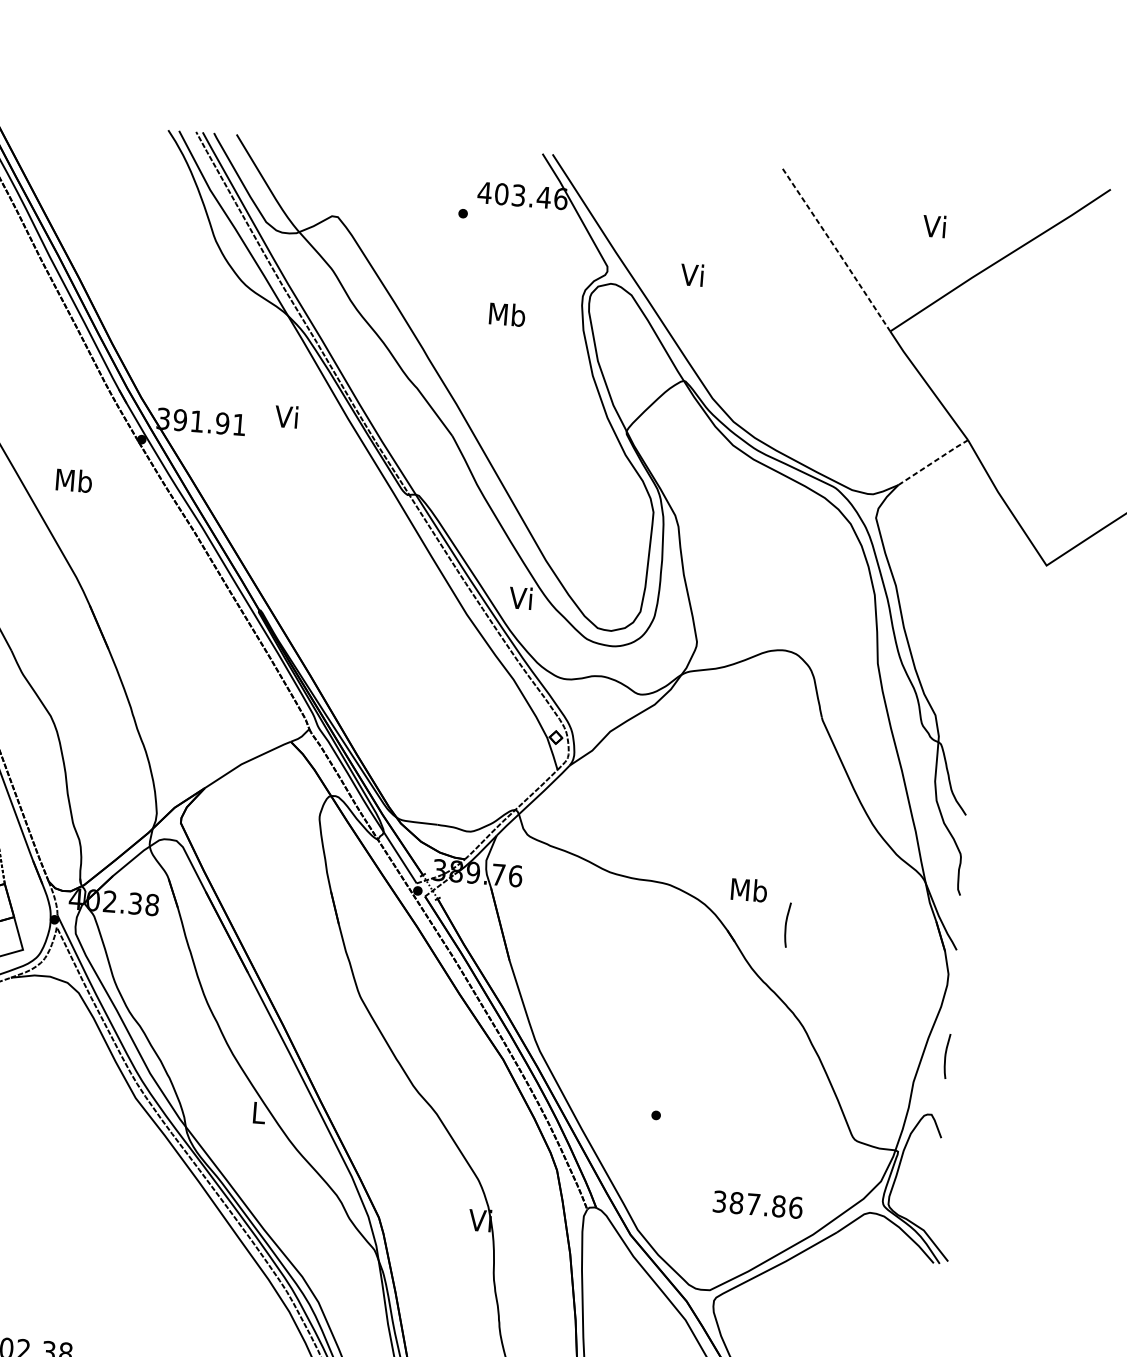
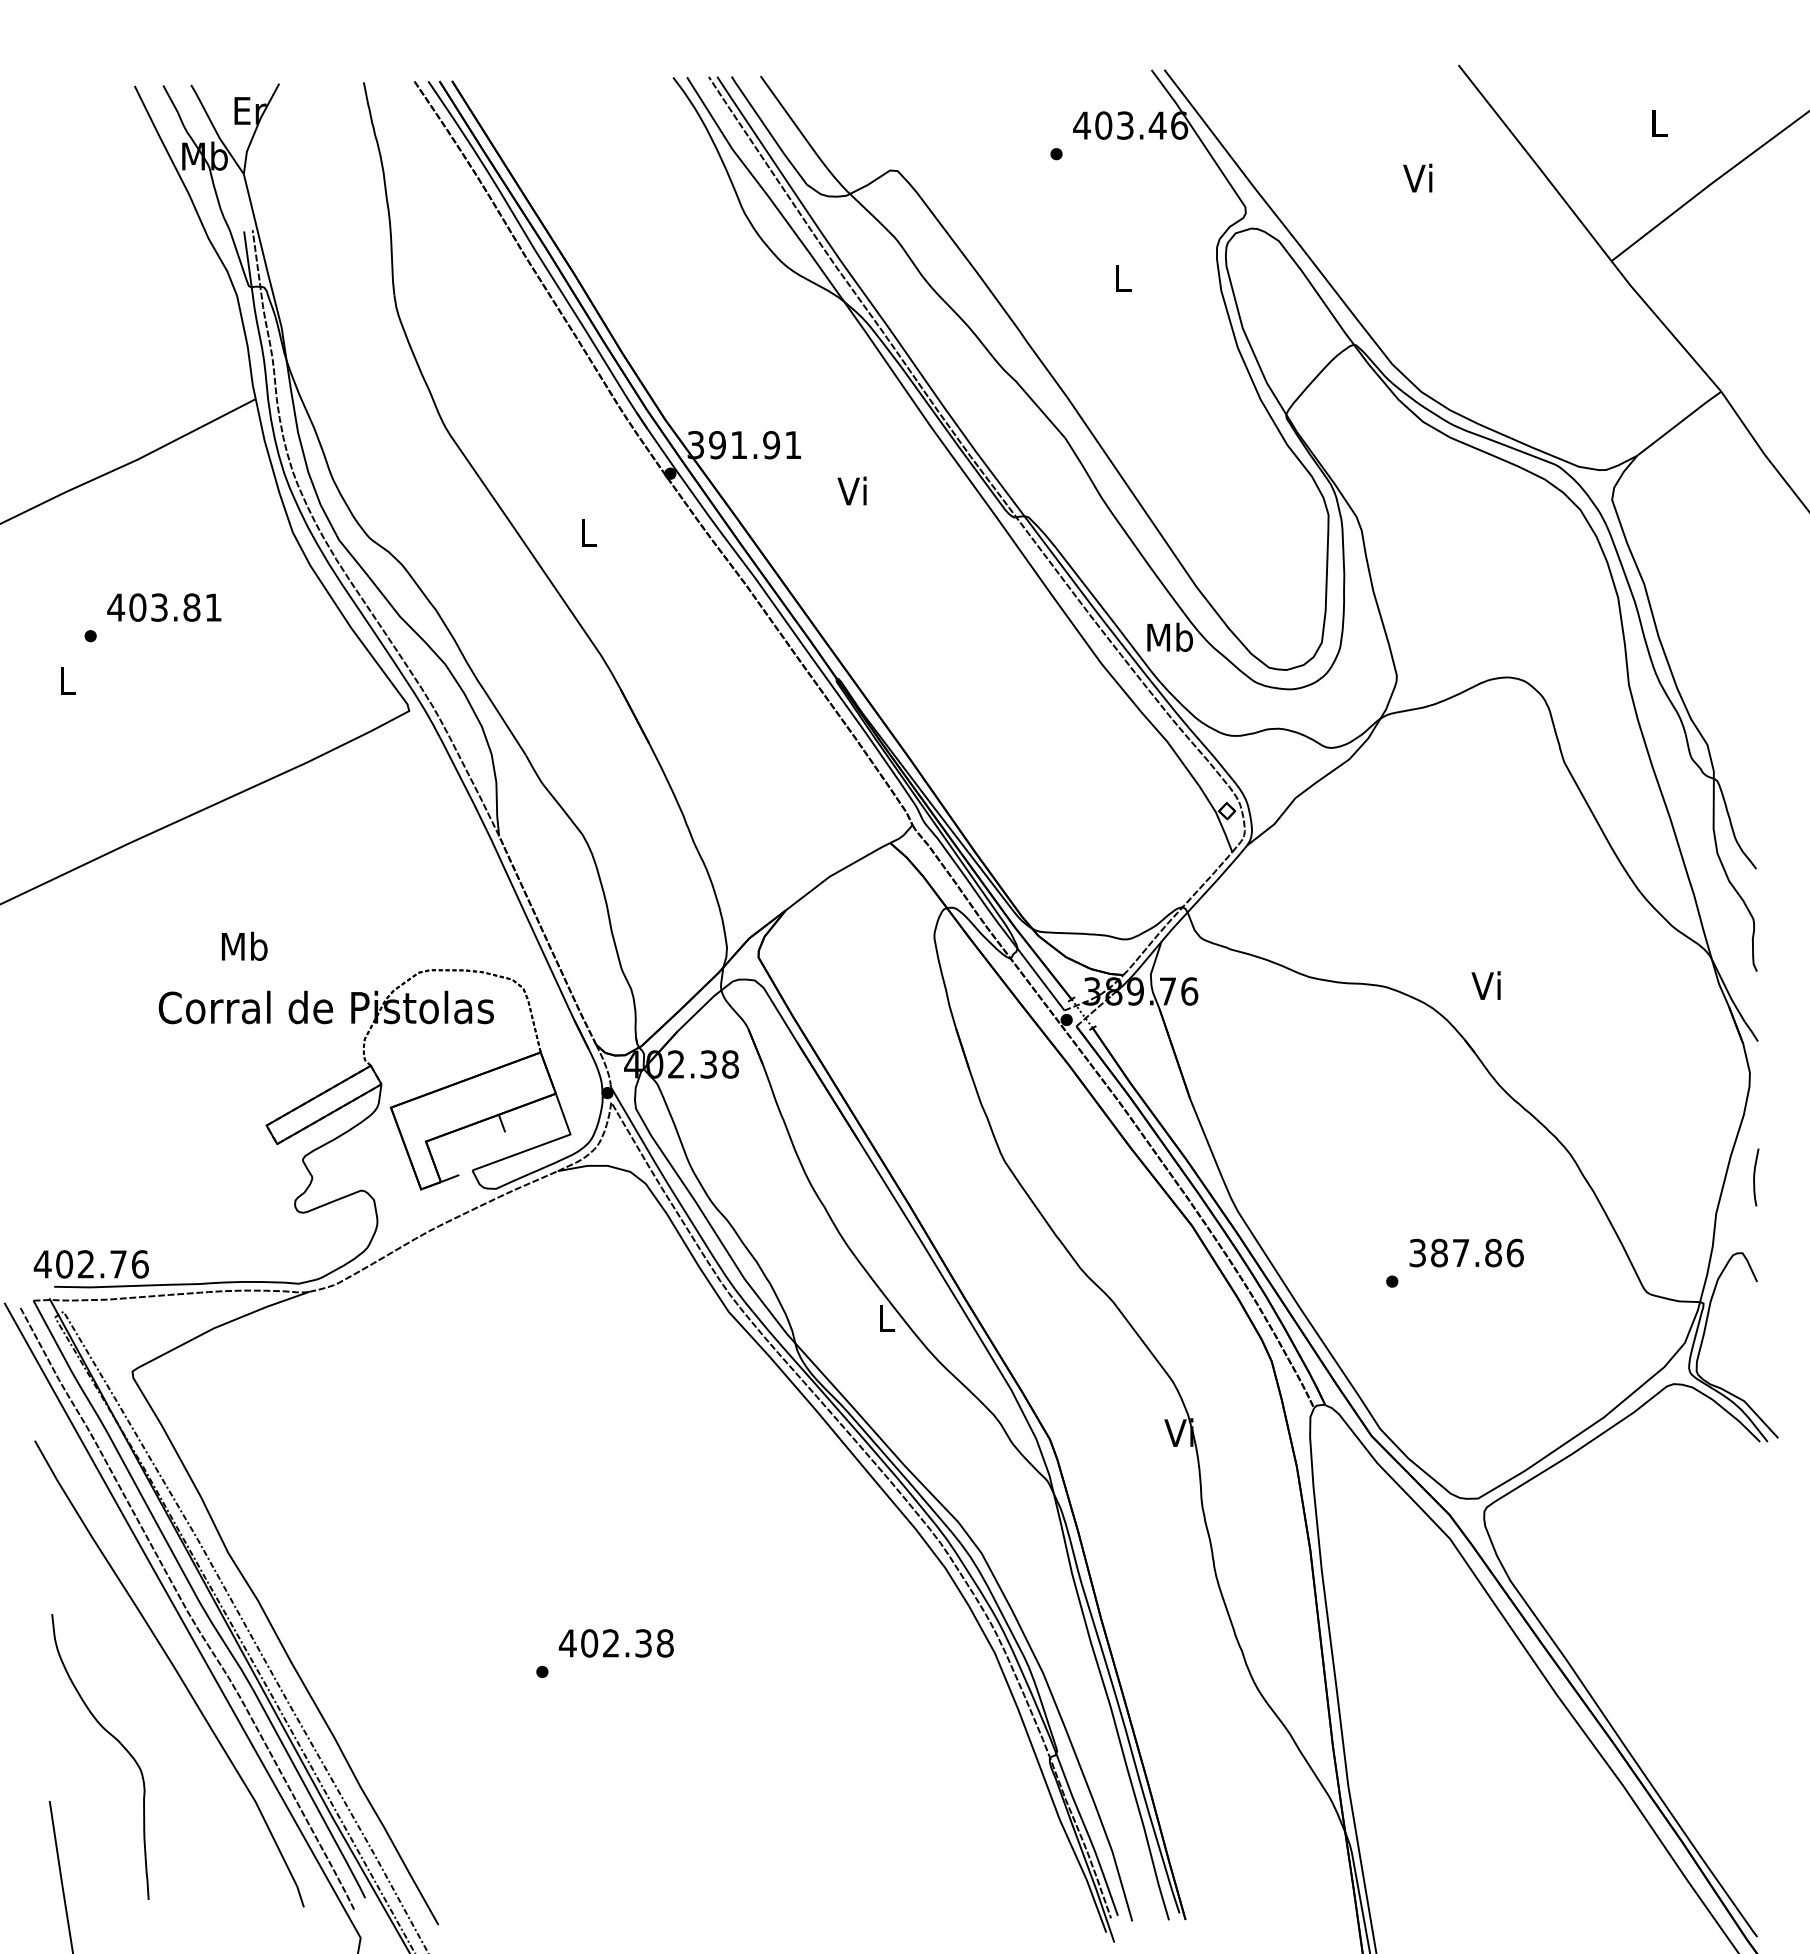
text: (933, 225) -> (1656, 122), Vi -> L
line: (836, 250) -> (1535, 163), dashed -> solid
text: (691, 274) -> (1417, 177), moved
text: (507, 314) -> (1122, 277), Mb -> L
text: (285, 416) -> (851, 490), moved
line: (933, 461) -> (1679, 422), dashed -> solid
text: (74, 480) -> (588, 532), Mb -> L
text: (522, 597) -> (1170, 636), Vi -> Mb
text: (748, 889) -> (1487, 985), Mb -> Vi
curve: (786, 925) -> (1538, 1026), removed
text: (757, 1204) -> (1466, 1252), moved

